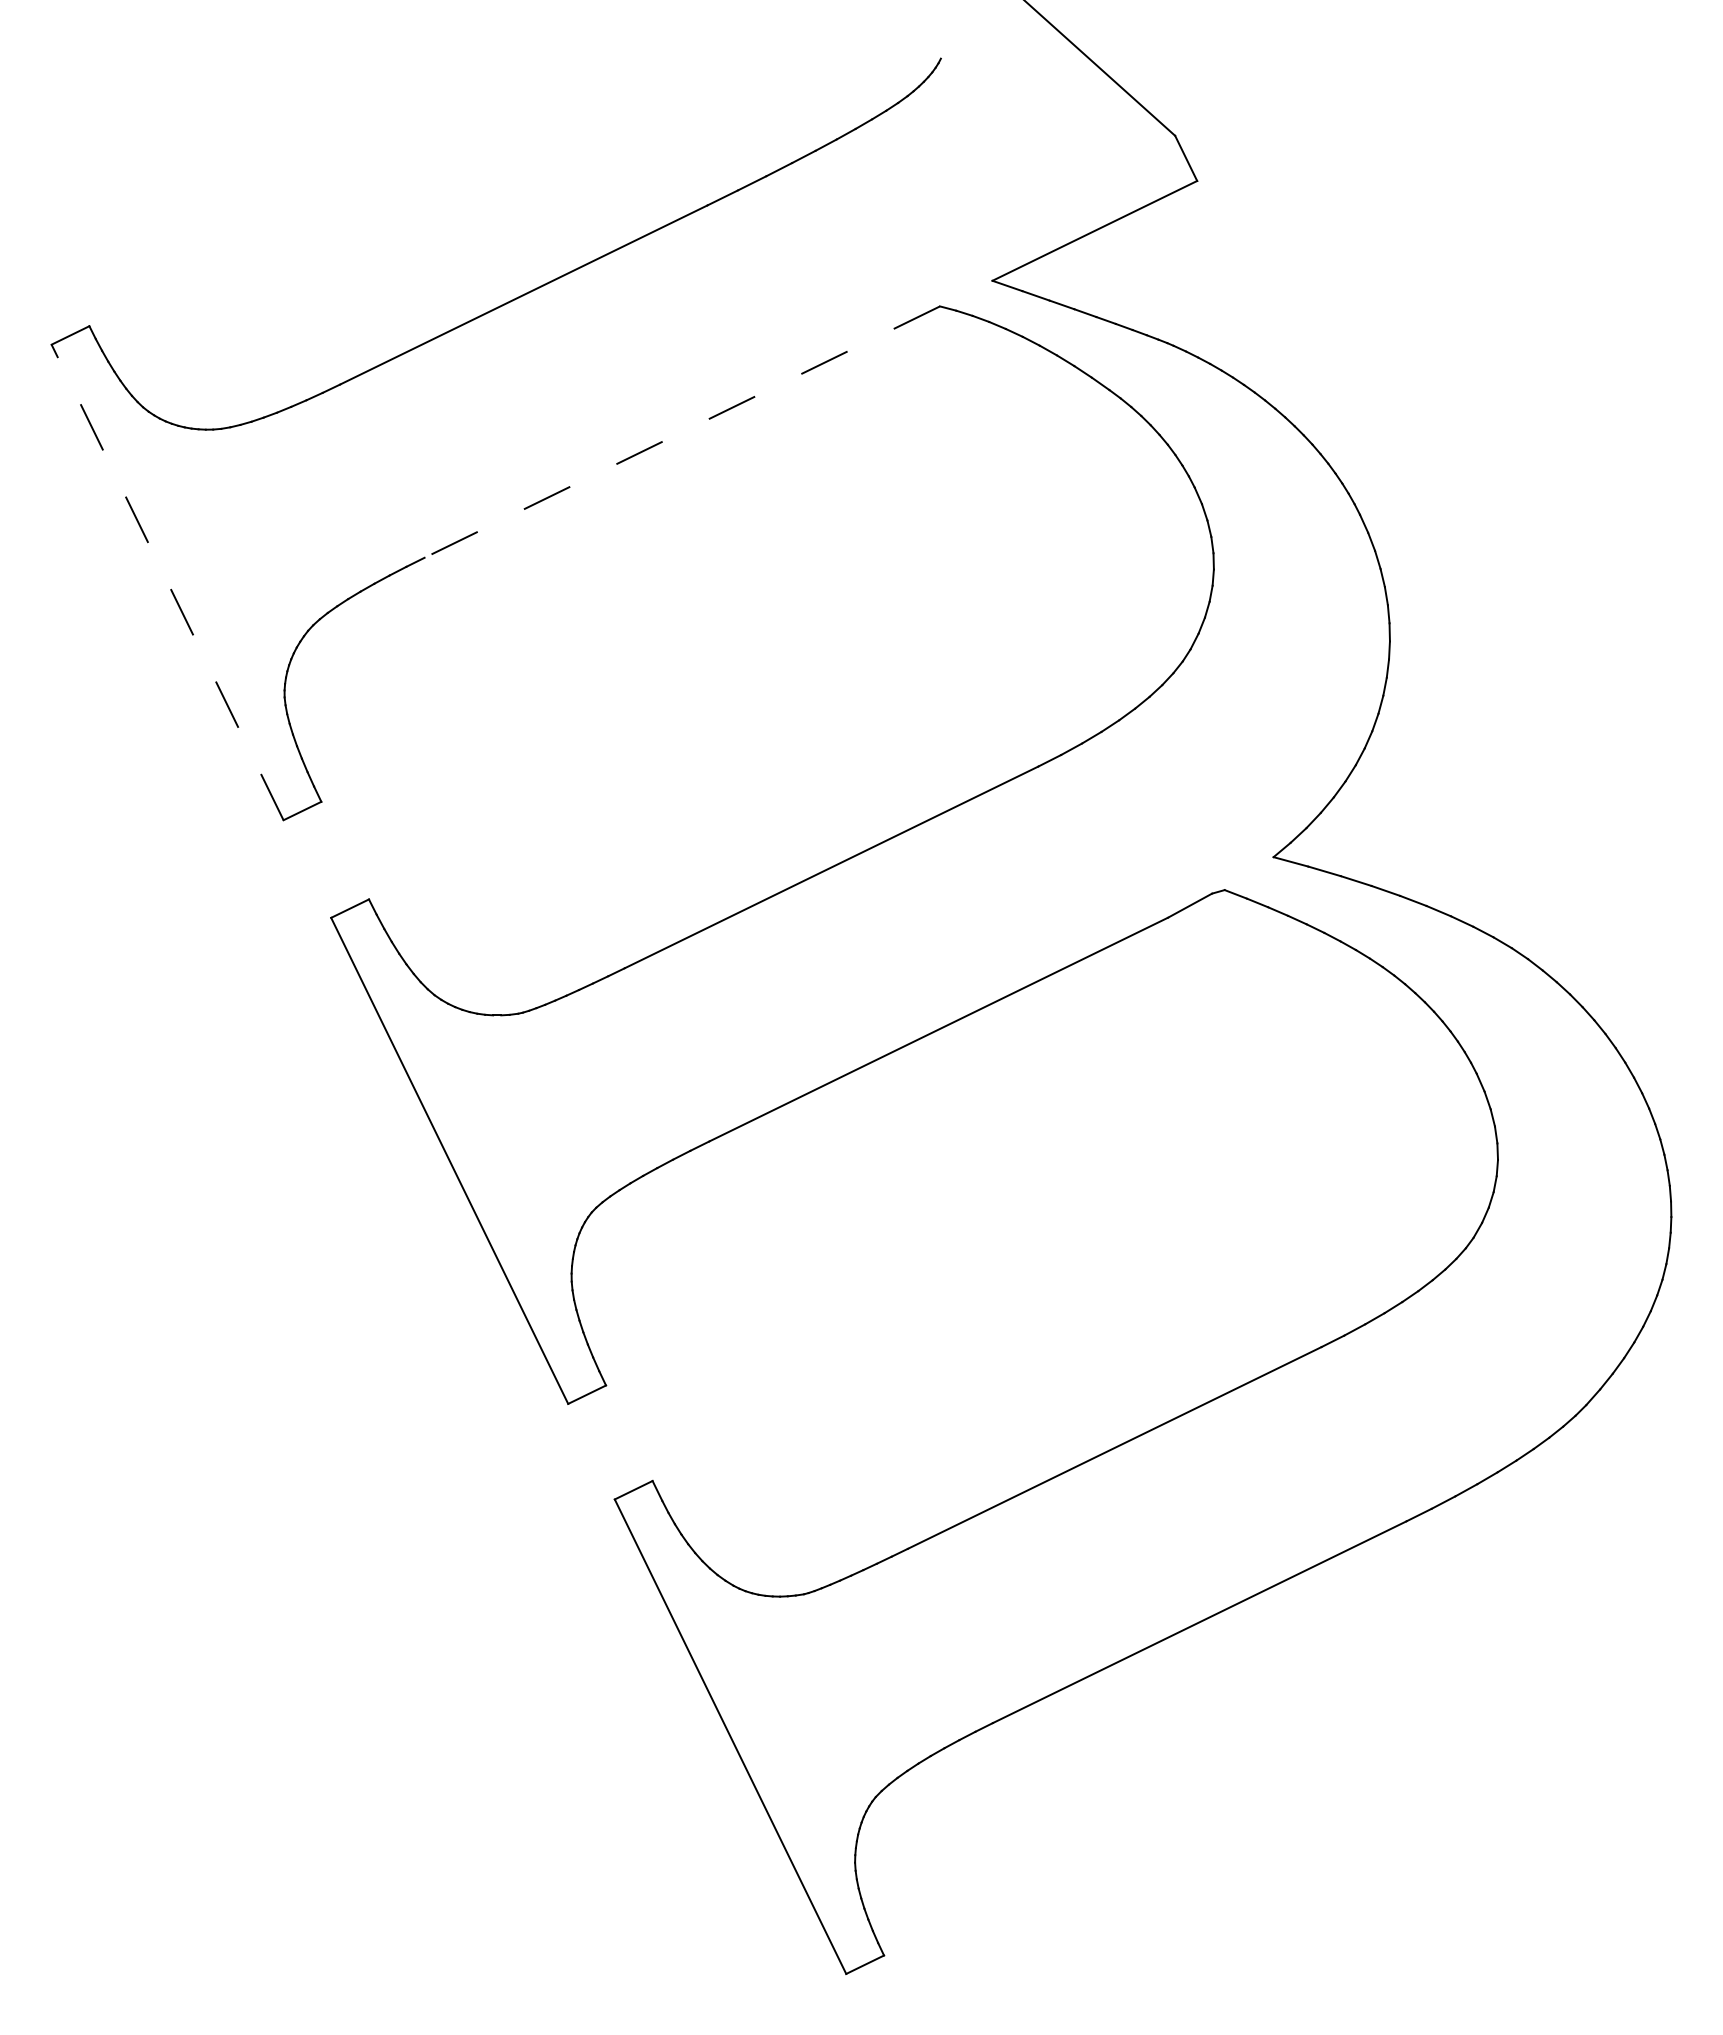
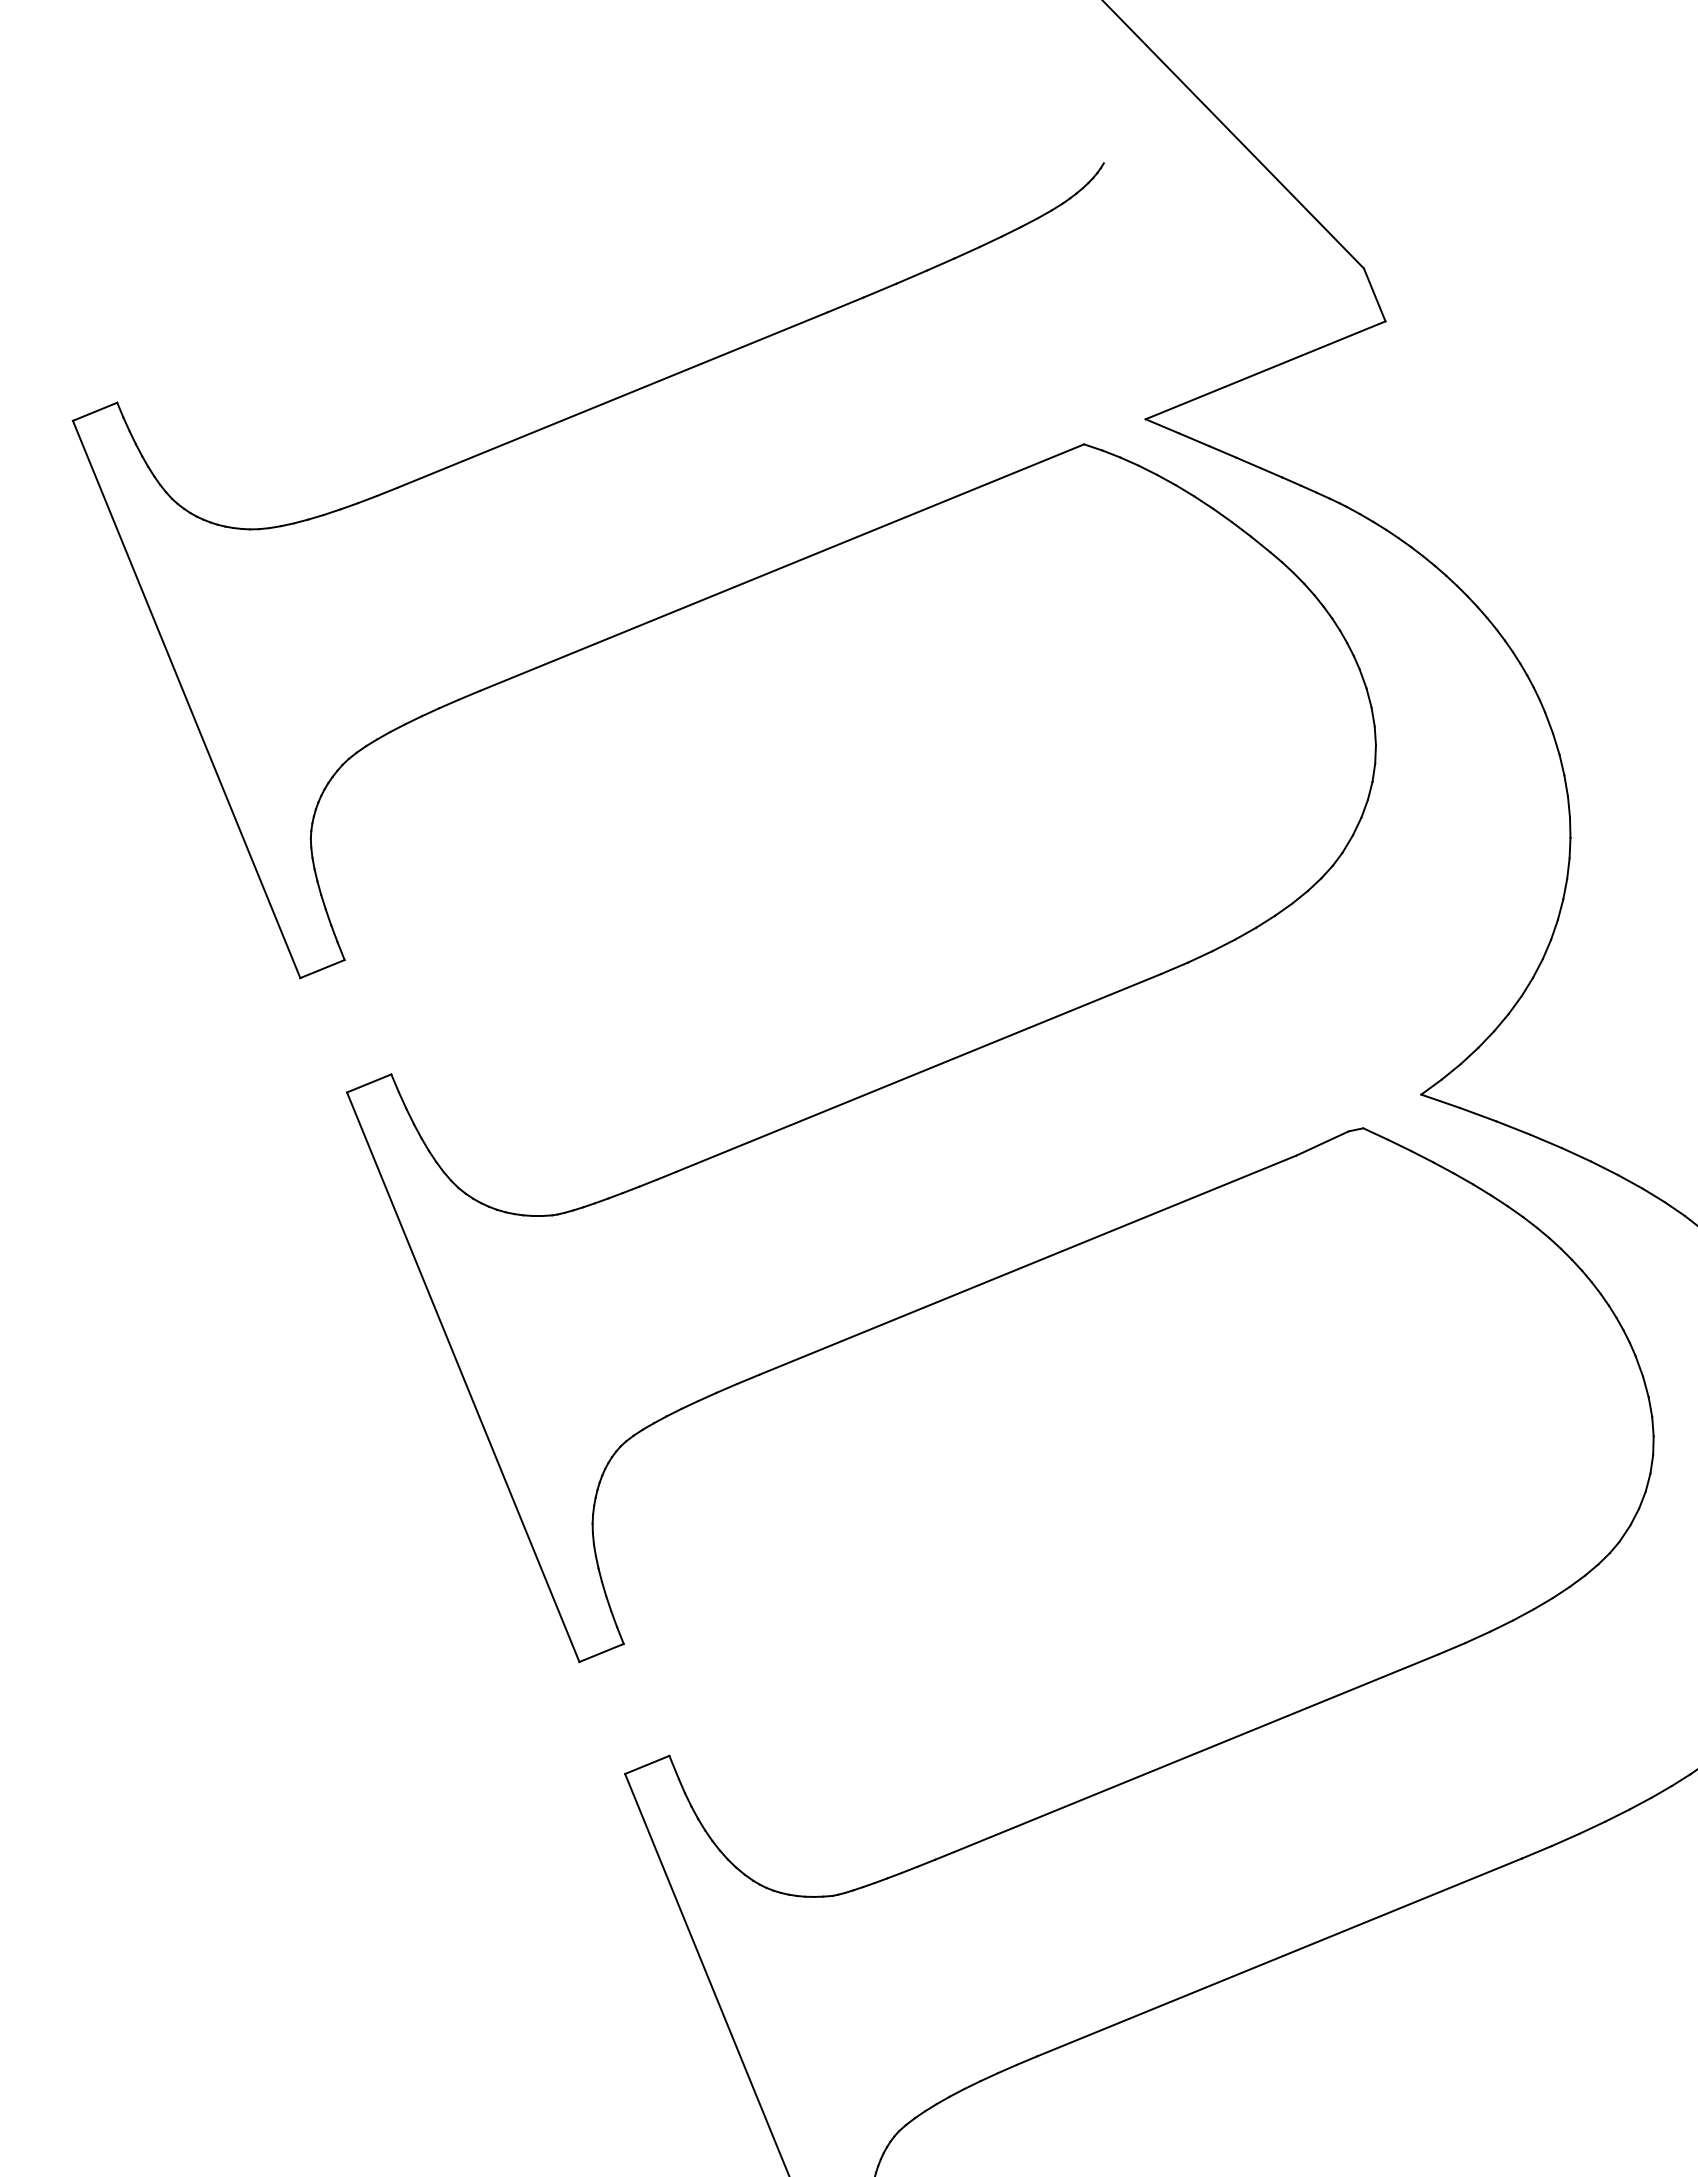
line: (682, 432) -> (782, 568), dashed -> solid
line: (167, 582) -> (186, 699), dashed -> solid

